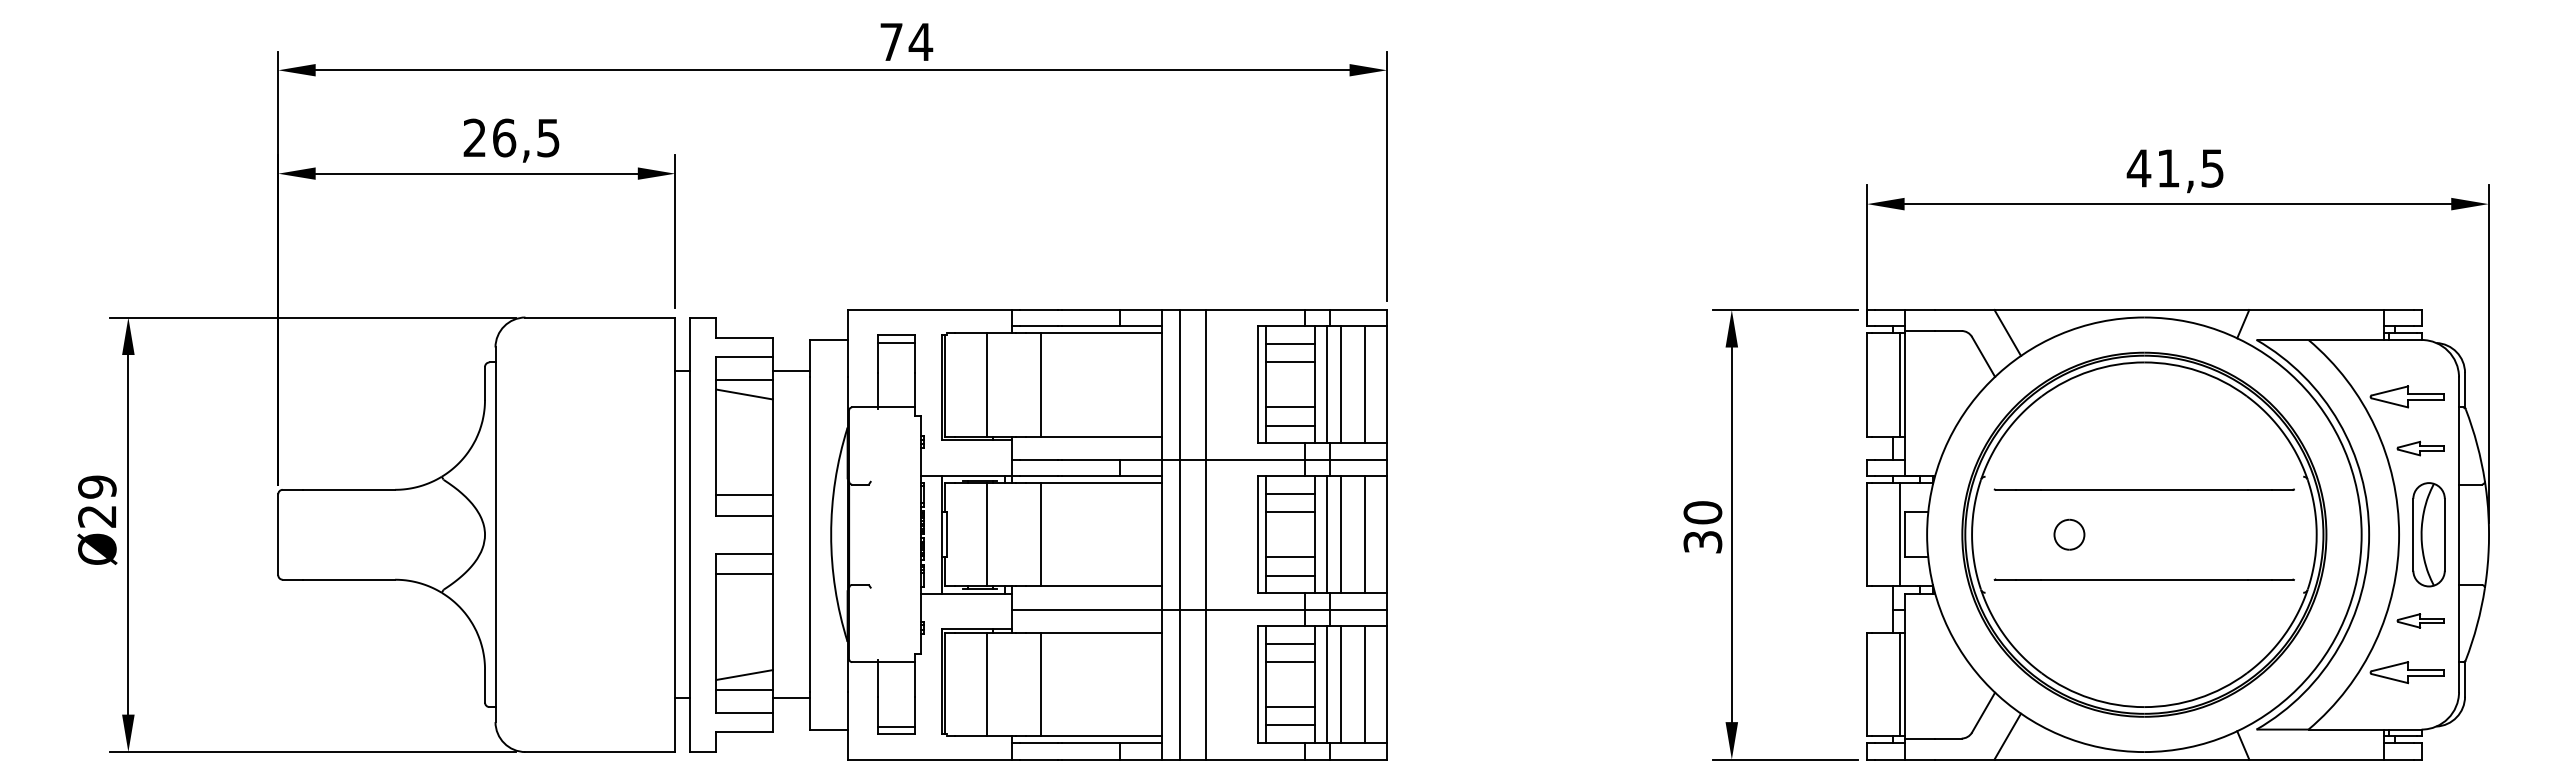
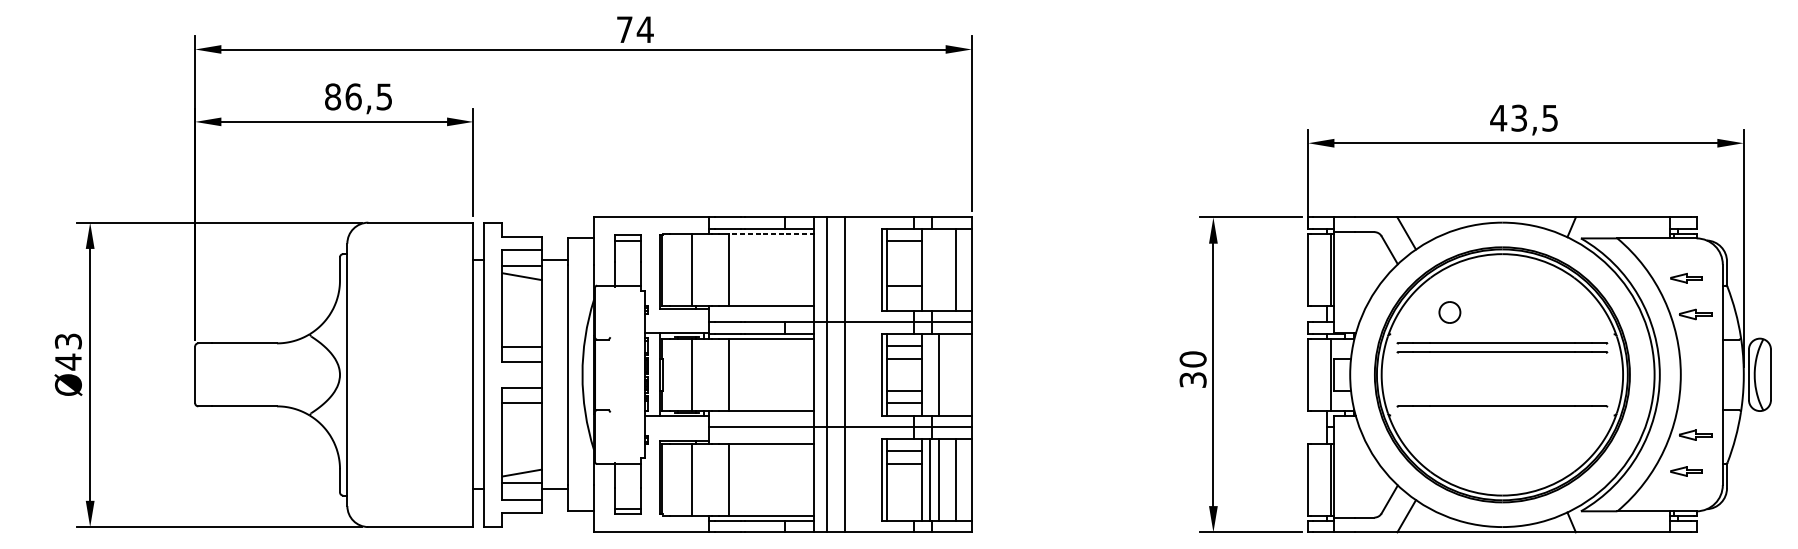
text: (474, 137) -> (332, 96), 26,5 -> 86,5
text: (2168, 168) -> (1519, 118), 41,5 -> 43,5
line: (1101, 333) -> (771, 233), solid -> dashed
line: (1290, 362) -> (904, 254), removed
line: (1327, 384) -> (930, 269), removed
line: (1340, 384) -> (939, 269), removed
part: (2406, 396) -> (1686, 278), size x0.6
line: (1290, 425) -> (904, 298), removed
text: (97, 501) -> (68, 351), Ø29 -> Ø43
line: (2143, 502) -> (1501, 352), added
line: (1327, 534) -> (930, 374), removed
line: (1364, 534) -> (956, 374), removed
part: (2069, 534) -> (1449, 312), moved
part: (2428, 534) -> (1759, 374), moved
part: (2406, 672) -> (1686, 471), size x0.6
line: (1290, 707) -> (904, 495), removed
line: (1290, 725) -> (904, 508), removed

